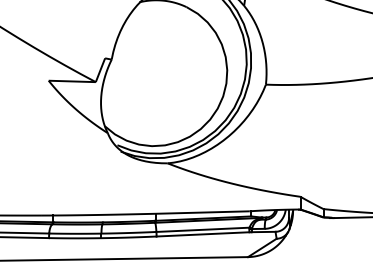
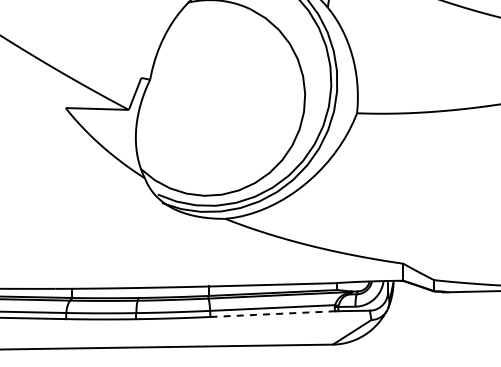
line: (203, 234) -> (273, 314), solid -> dashed

